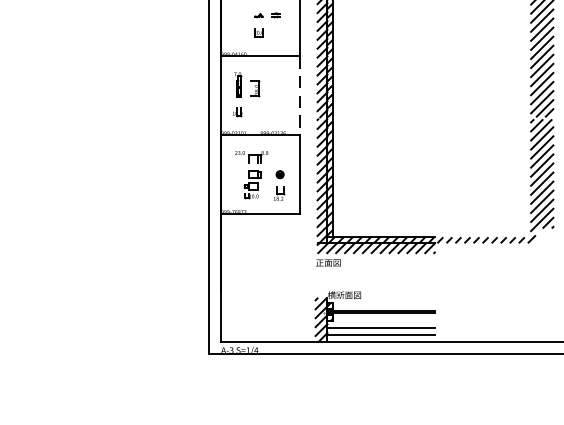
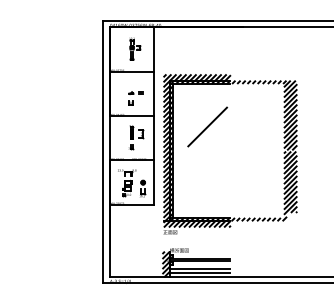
line: (394, 74) -> (207, 126), added
part: (246, 94) -> (136, 137), moved
line: (300, 96) -> (154, 138), dashed -> solid

